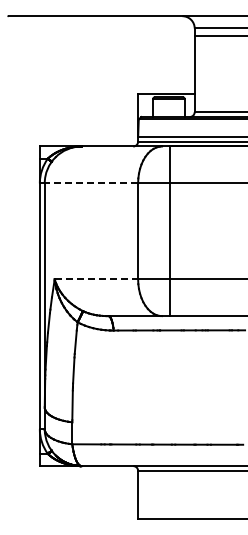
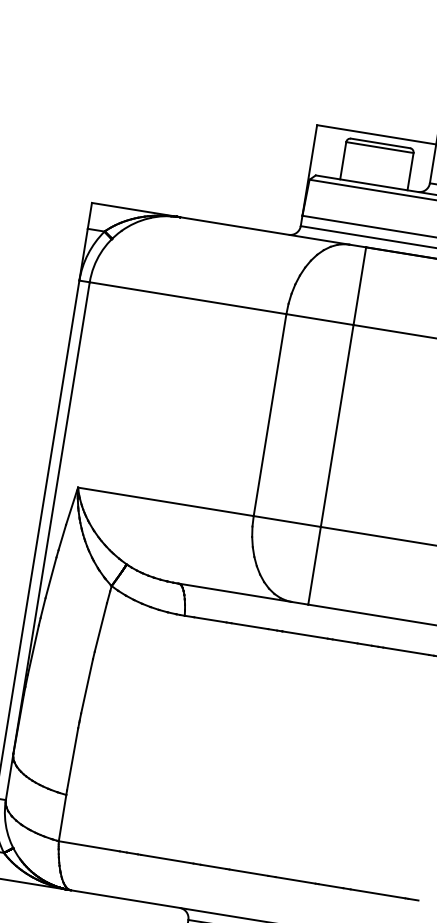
line: (91, 183) -> (188, 298), dashed -> solid
line: (96, 279) -> (165, 502), dashed -> solid

